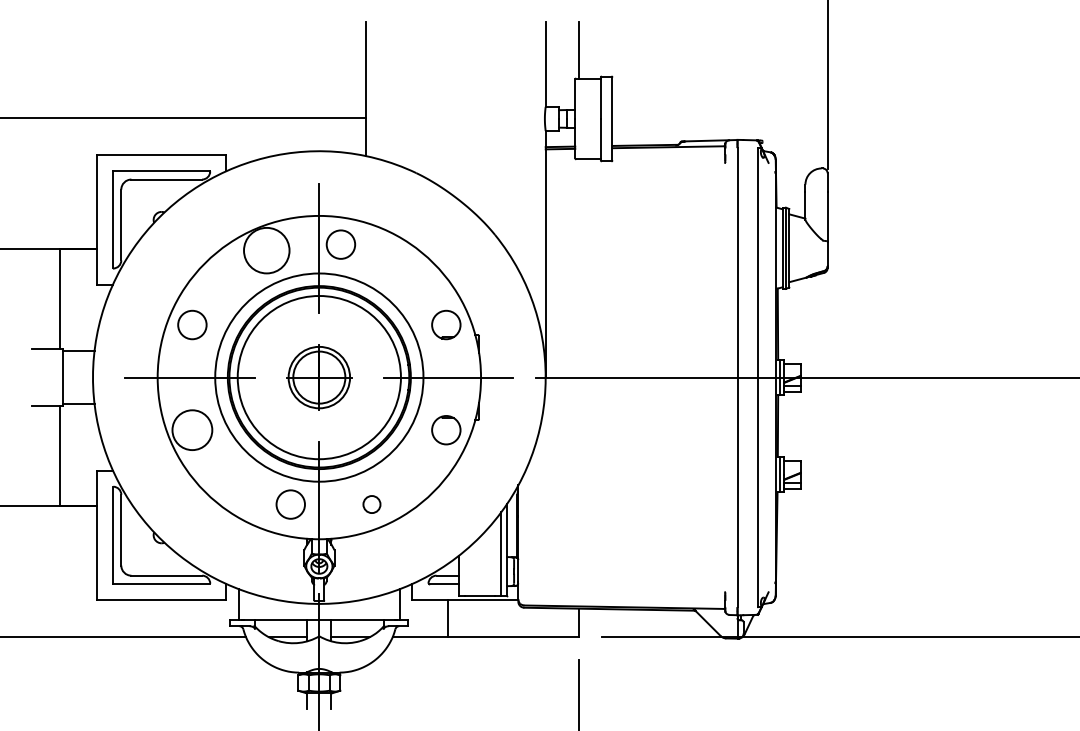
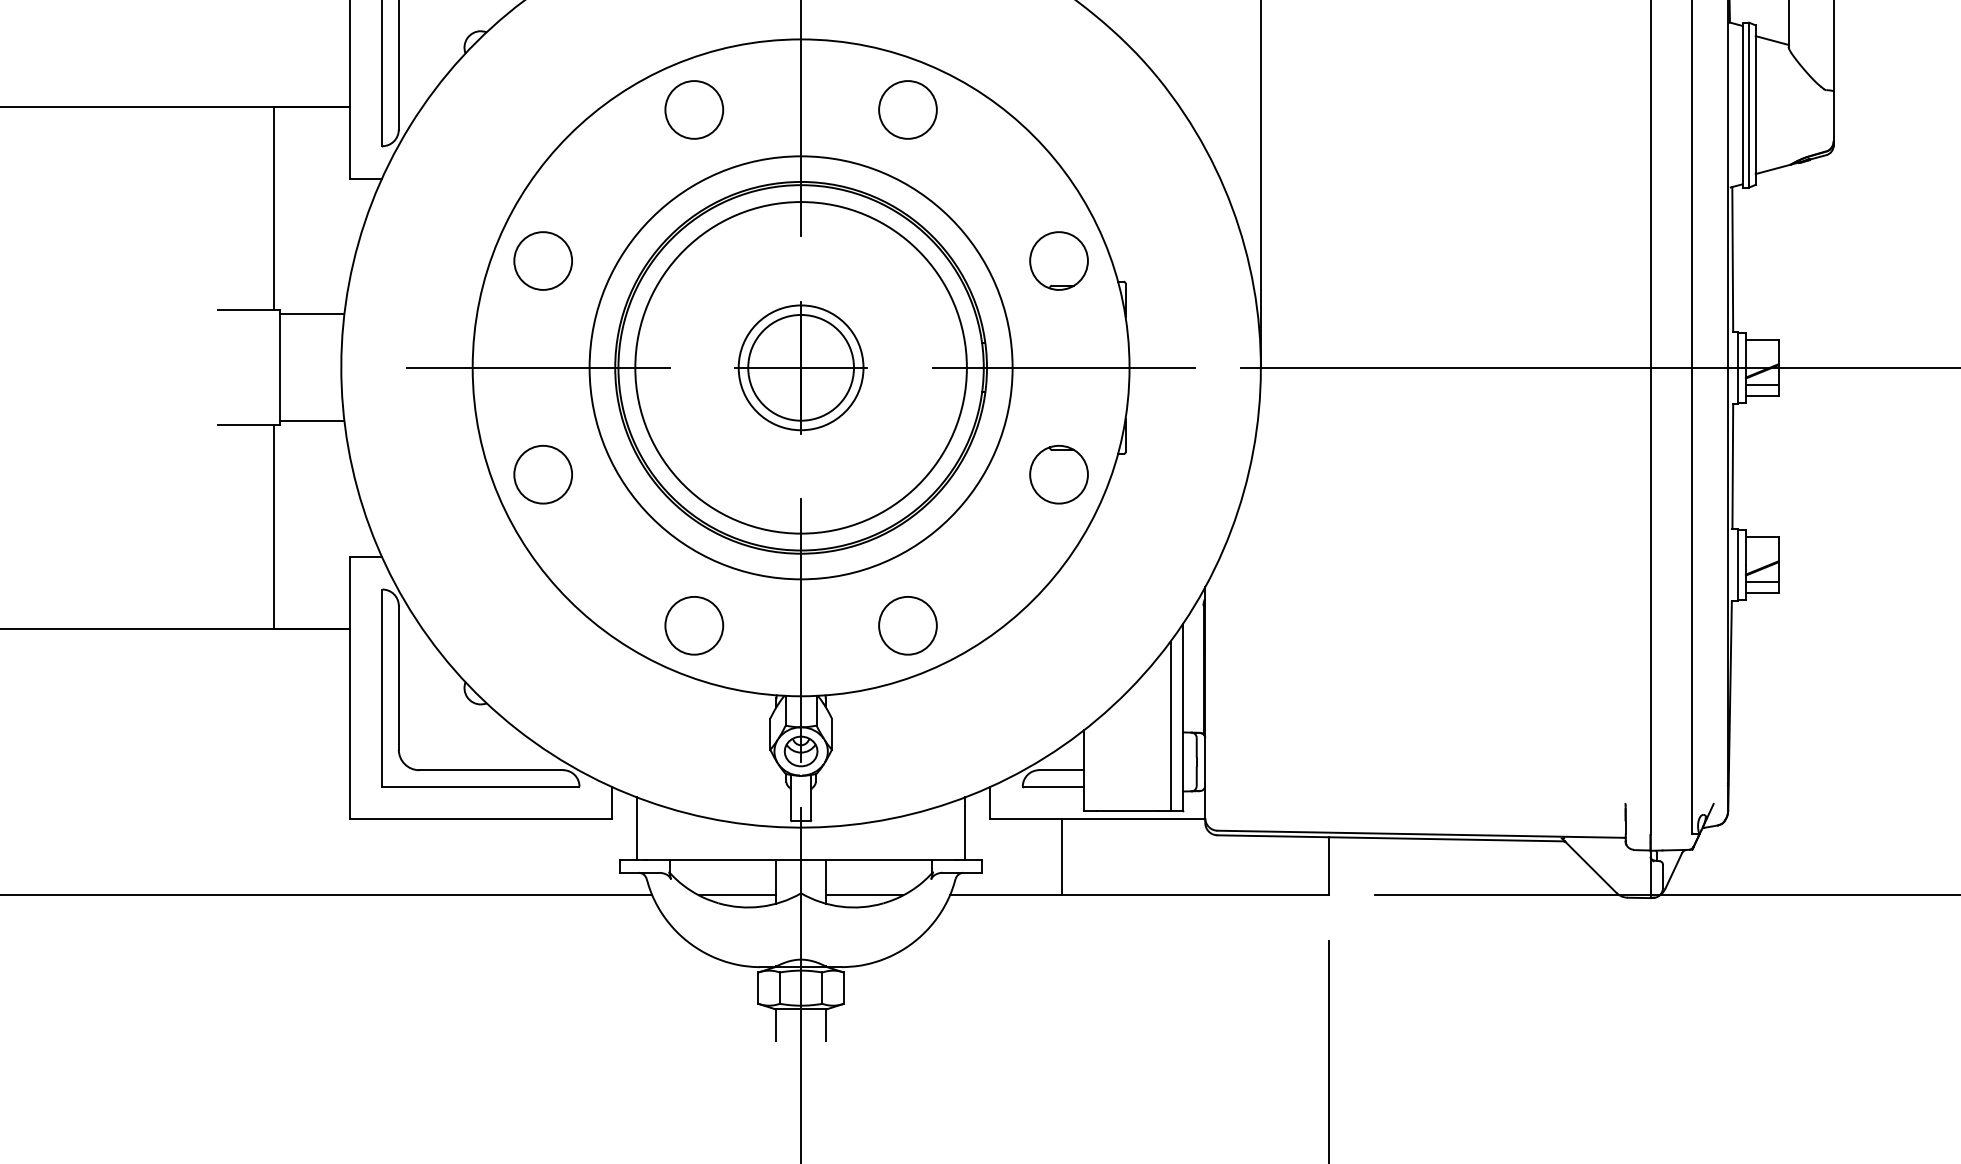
circle: (340, 244) -> (907, 109), moved
circle: (266, 250) -> (693, 109), size x0.62
circle: (192, 429) -> (543, 473), size x0.71
circle: (290, 504) -> (693, 625), moved
circle: (371, 504) -> (907, 625), size x1.67

